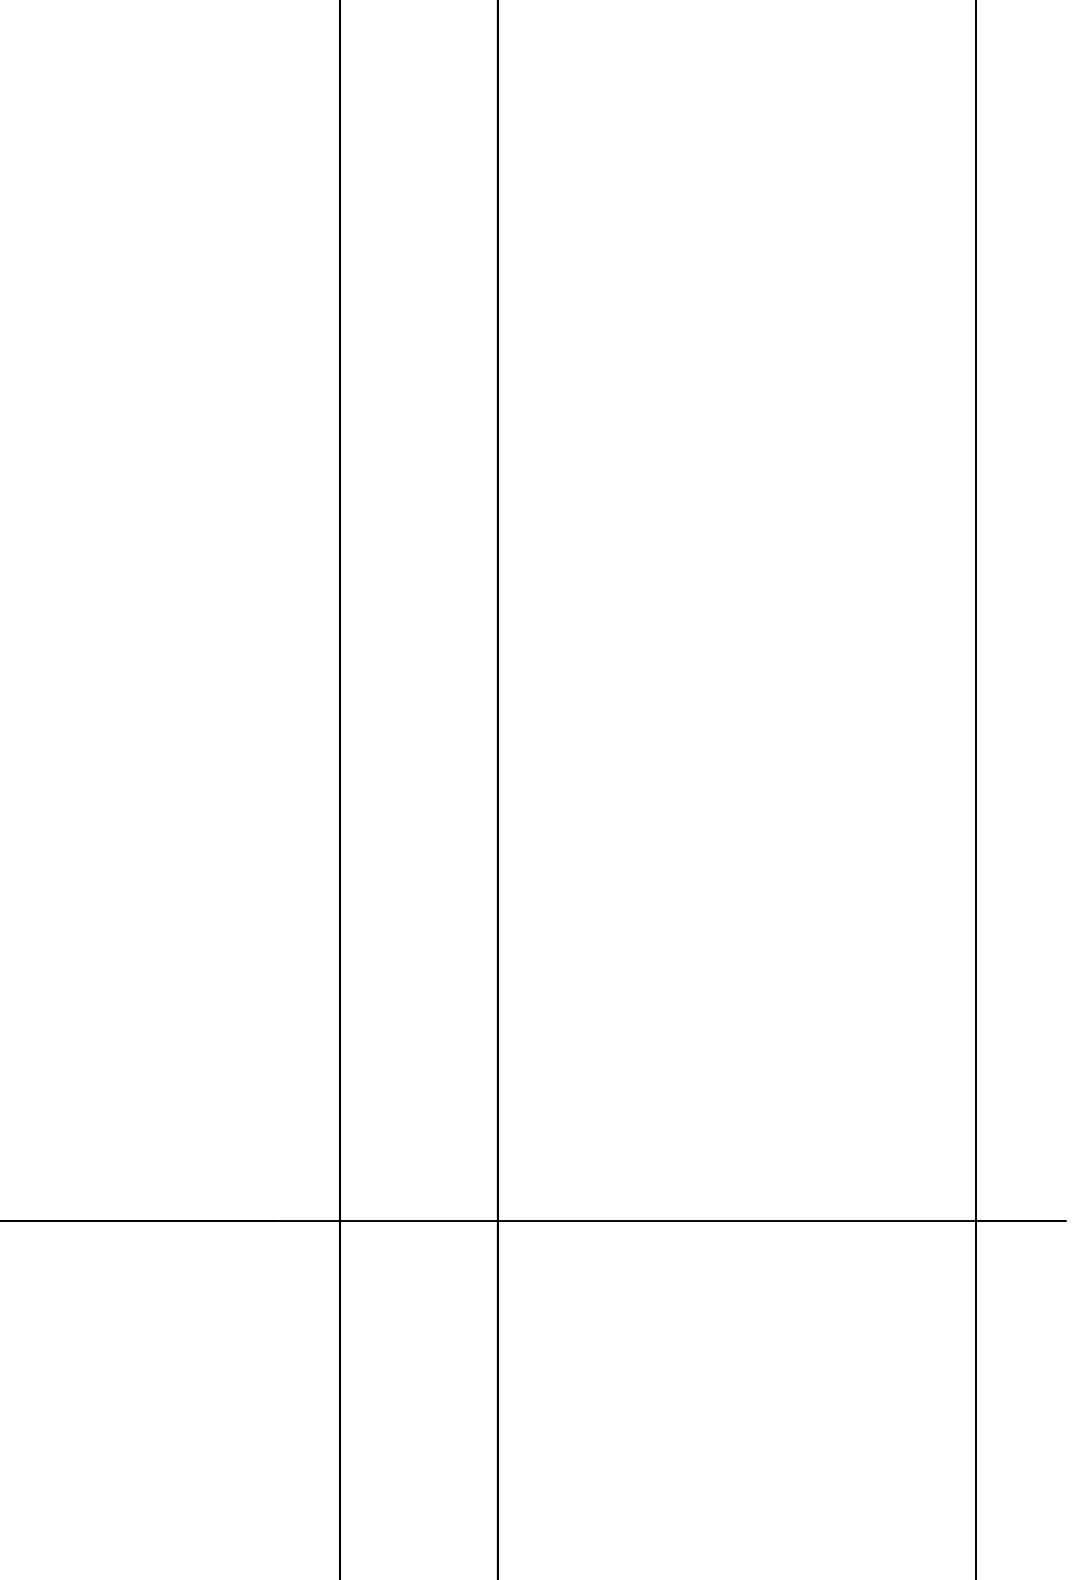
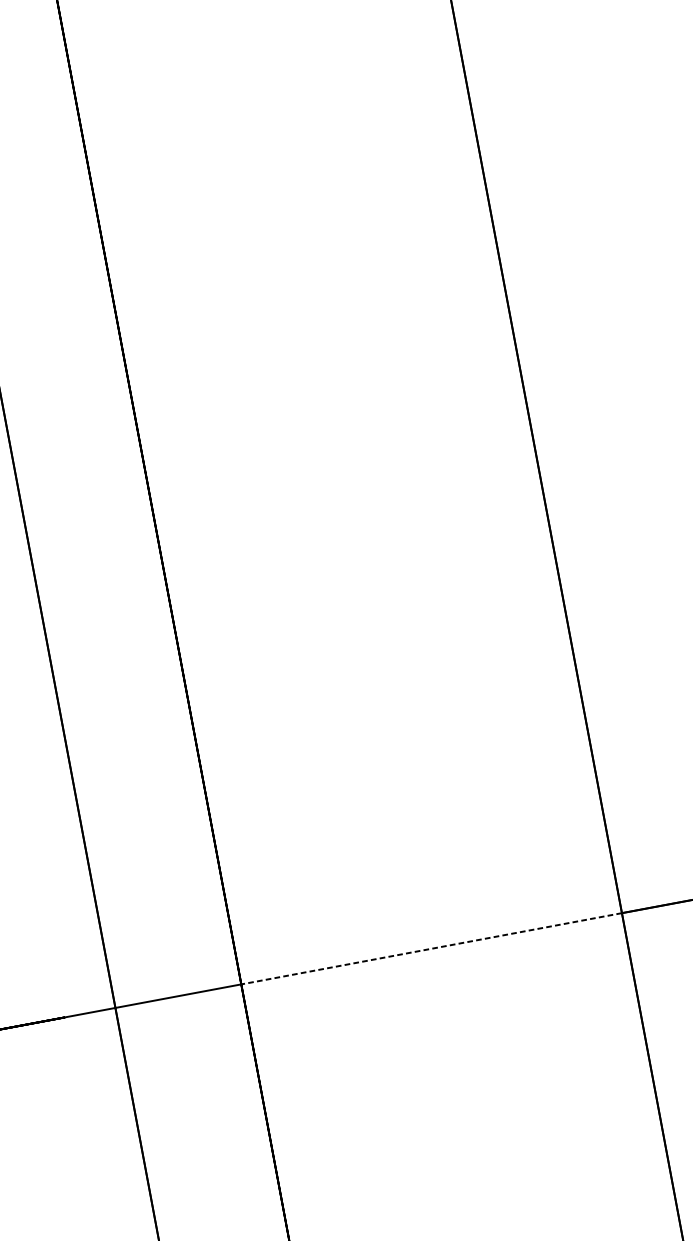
line: (736, 1221) -> (431, 949), solid -> dashed

